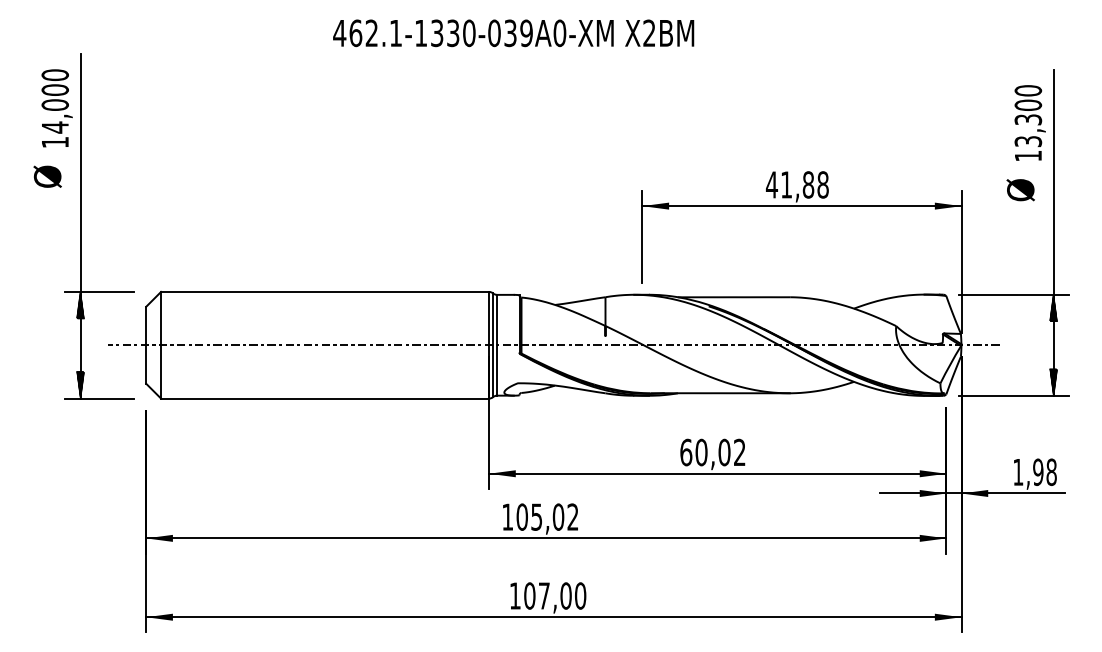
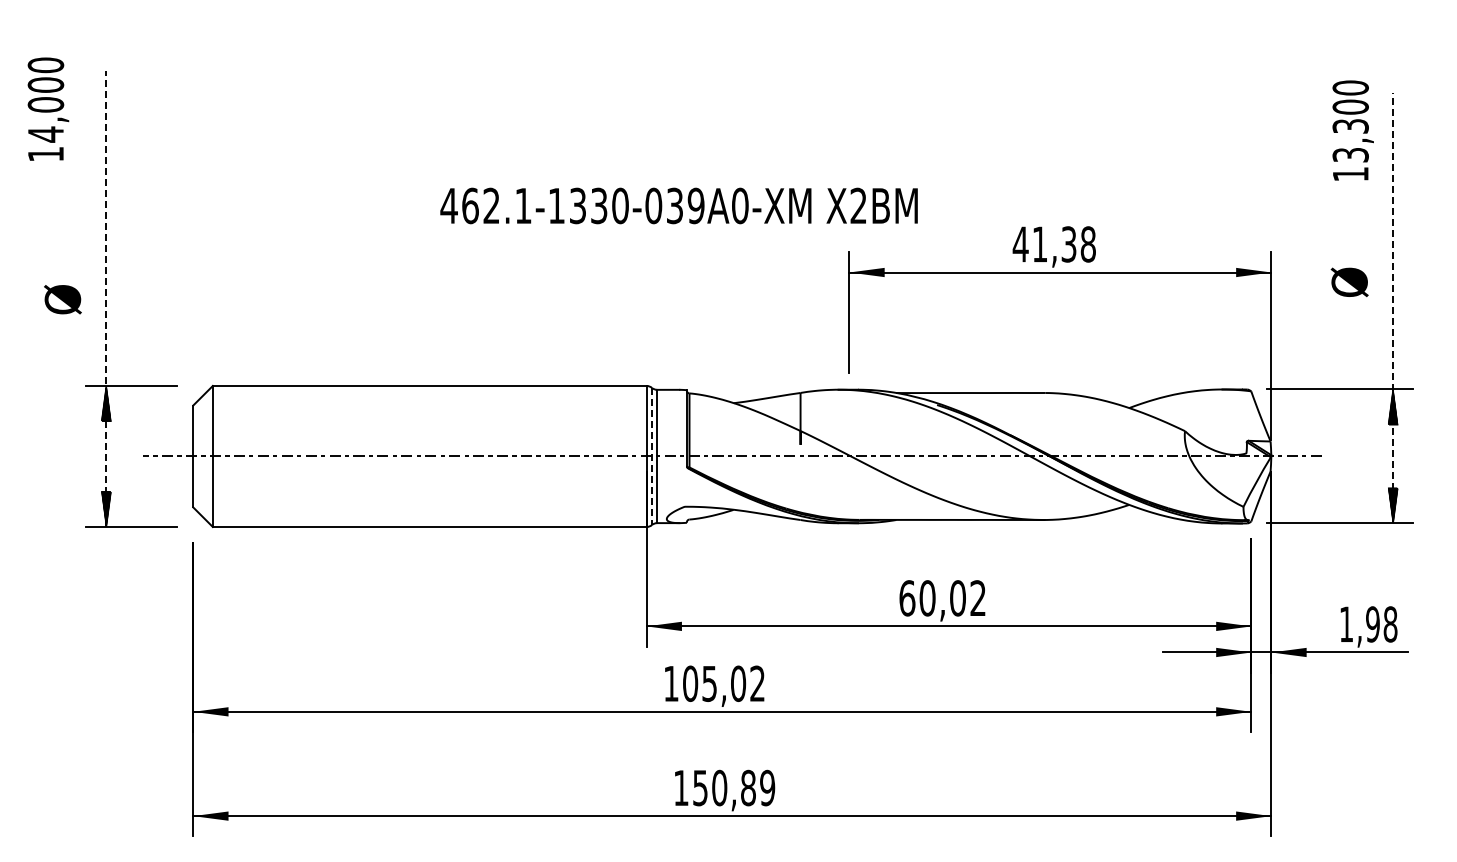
text: (513, 32) -> (678, 205), moved
text: (57, 107) -> (48, 108), moved
text: (1029, 122) -> (1352, 130), moved
text: (47, 176) -> (62, 299), moved
text: (808, 184) -> (1068, 244), 41,88 -> 41,38
text: (1020, 190) -> (1349, 282), moved
line: (80, 226) -> (106, 299), solid -> dashed
line: (1053, 232) -> (1393, 307), solid -> dashed
line: (492, 345) -> (651, 456), solid -> dashed
text: (555, 595) -> (734, 787), 107,00 -> 150,89

